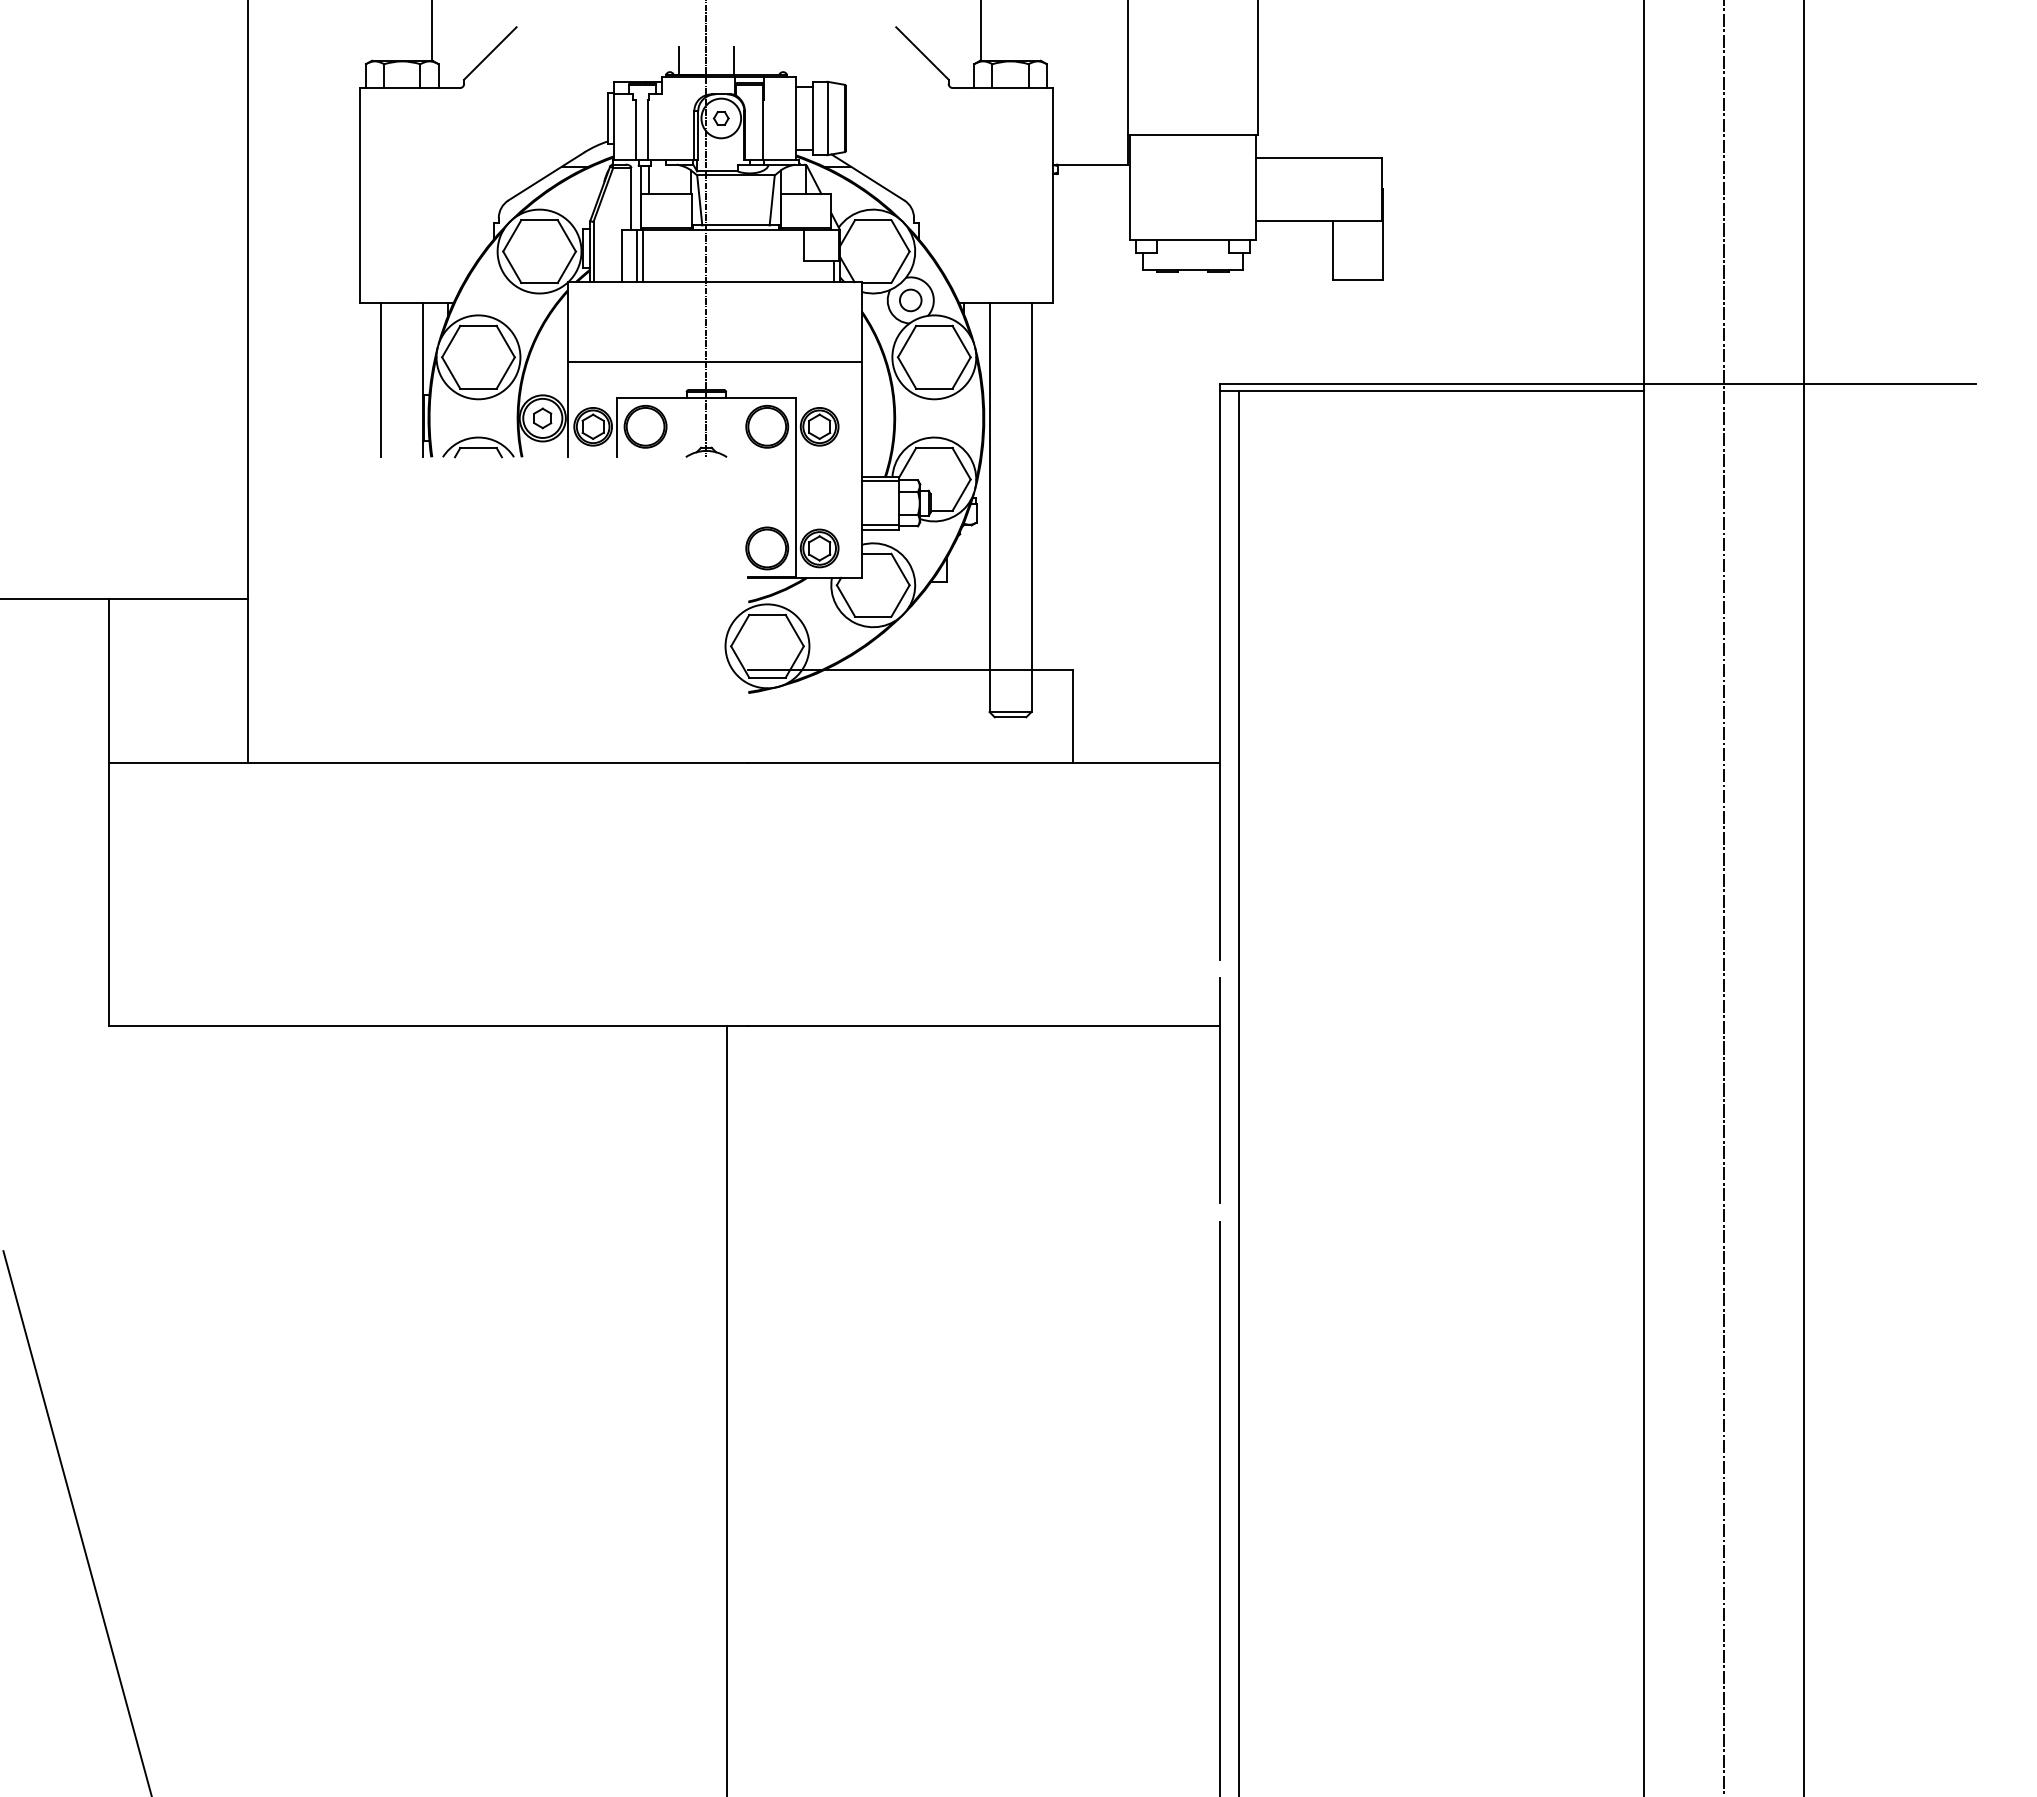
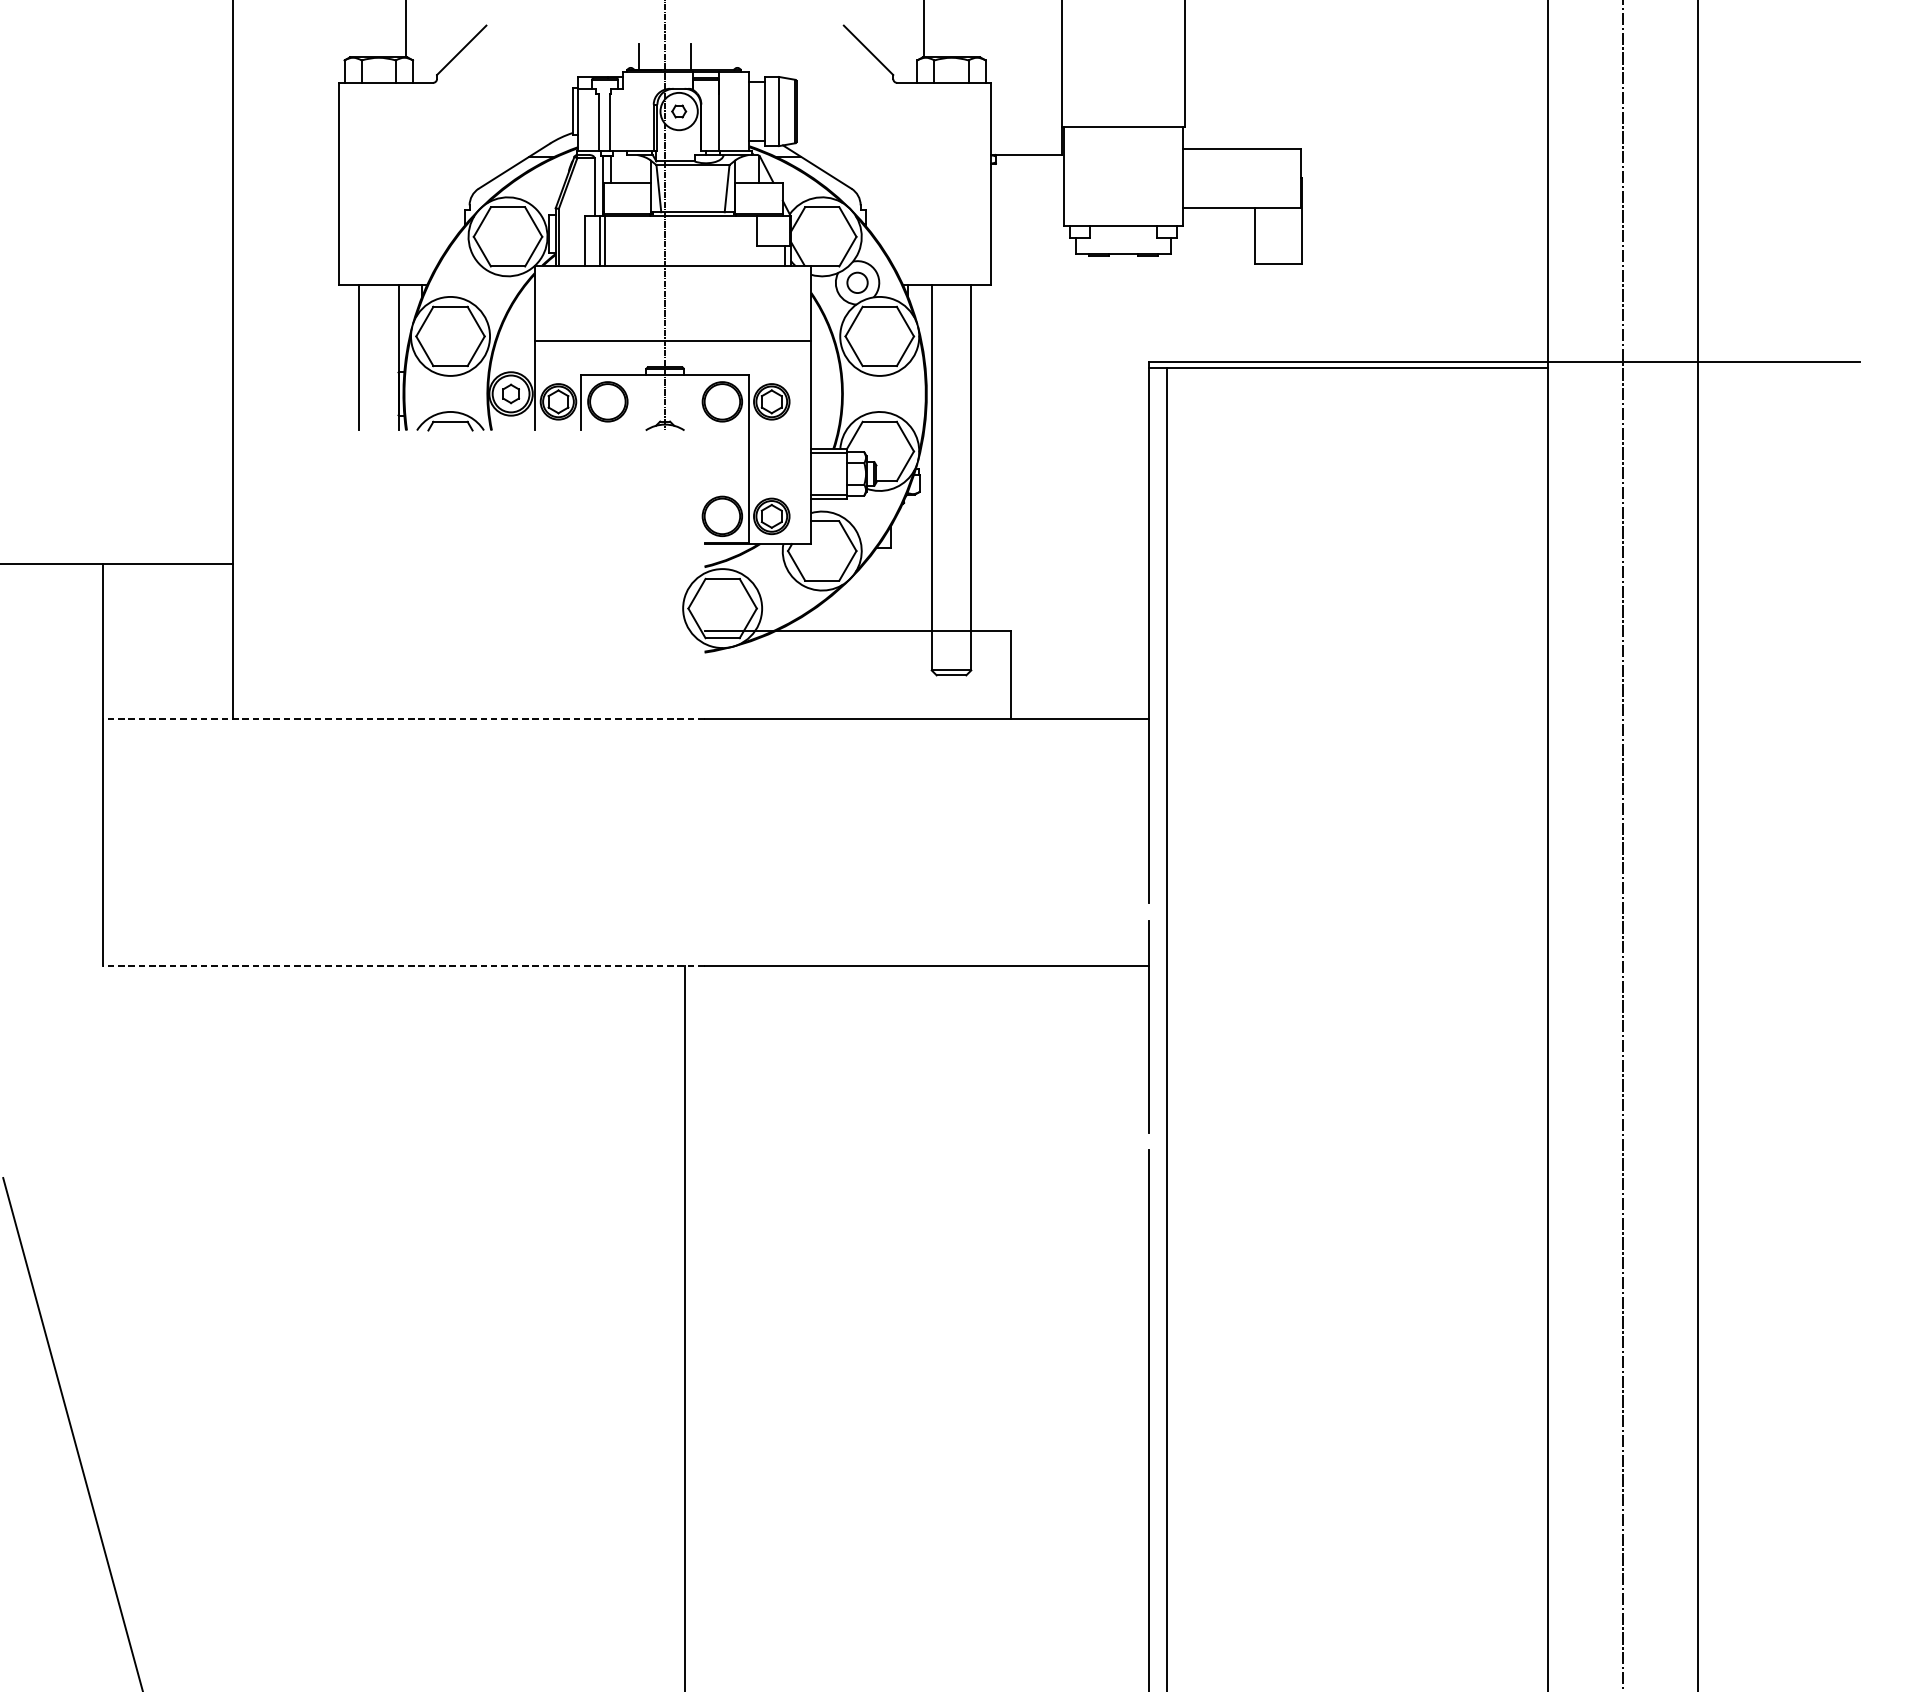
line: (428, 763) -> (403, 718), solid -> dashed
line: (428, 1025) -> (403, 965), solid -> dashed

